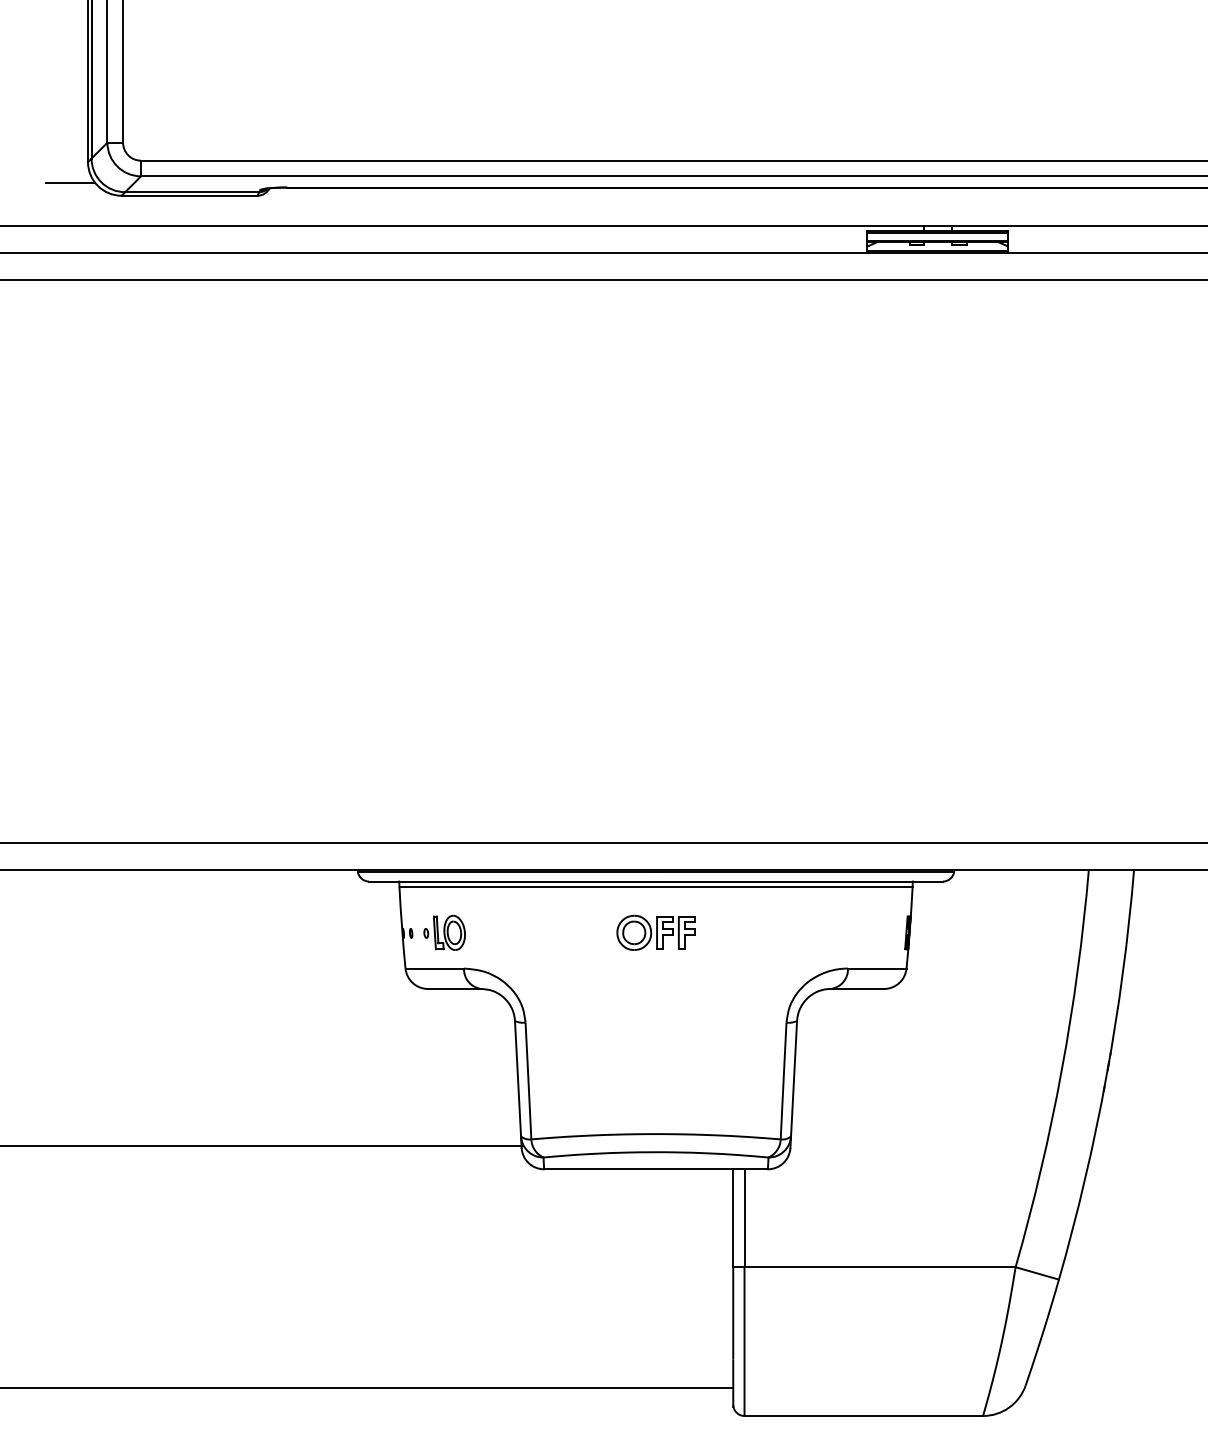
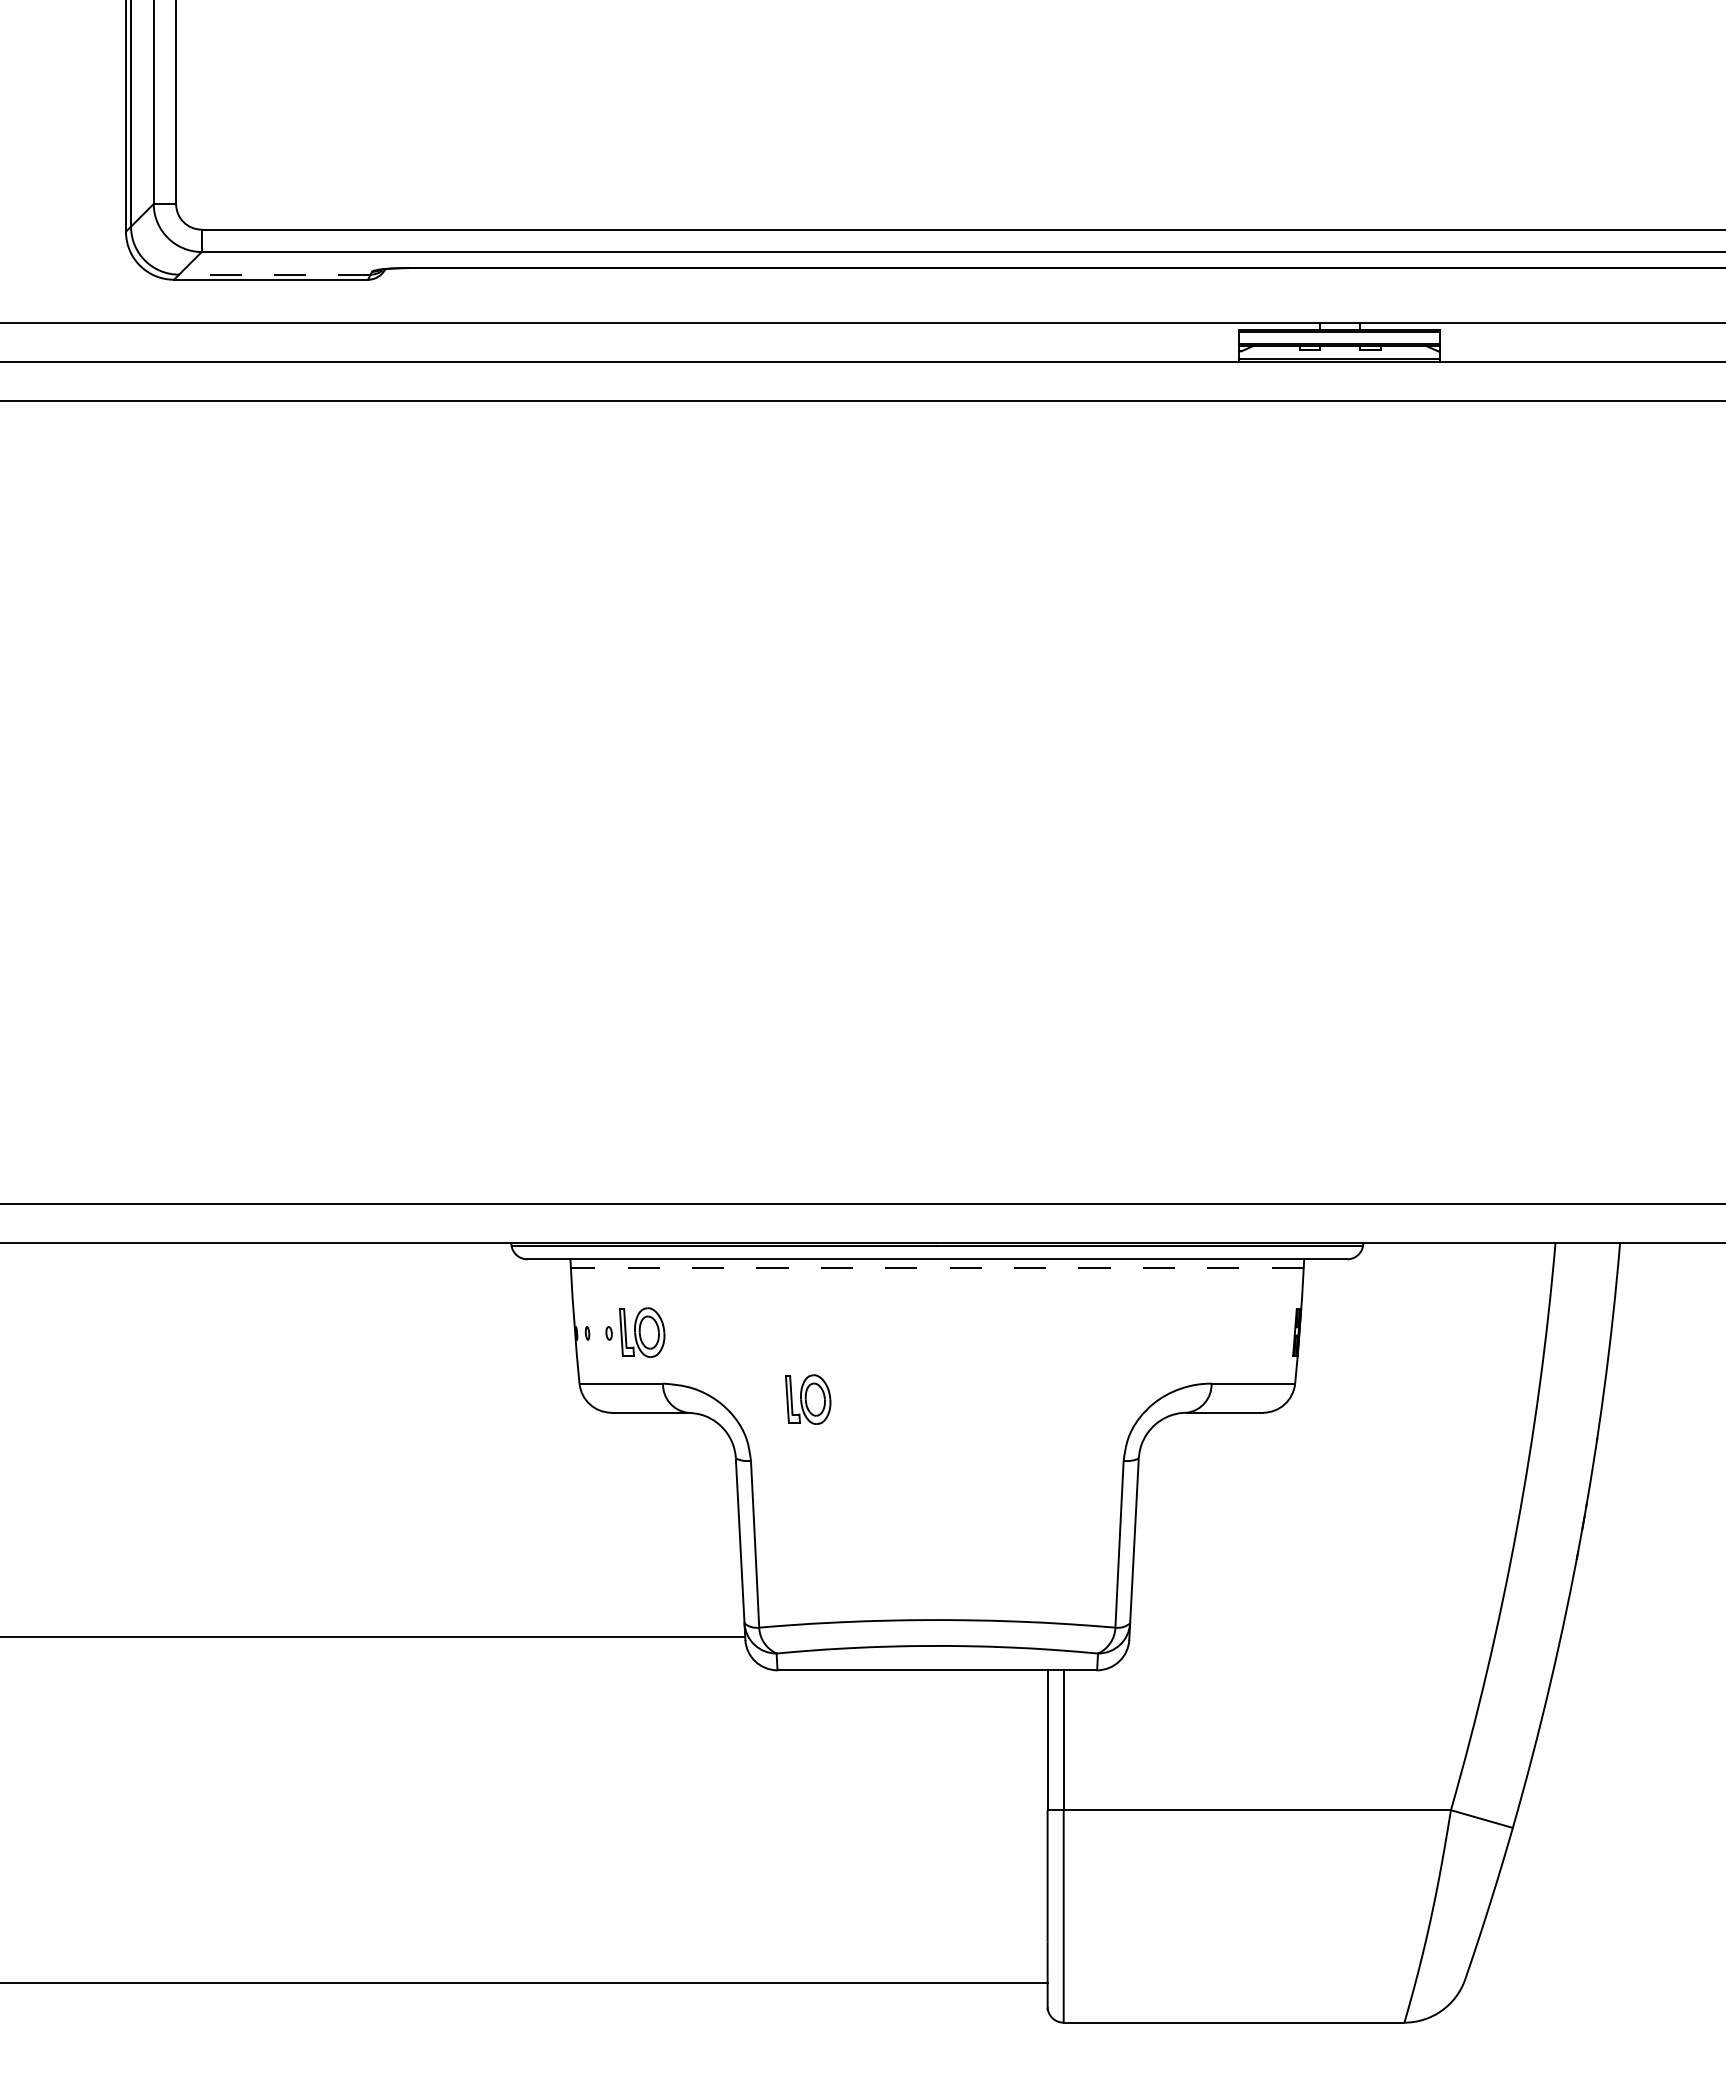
line: (70, 182) -> (100, 261), removed
line: (191, 192) -> (274, 274), solid -> dashed
line: (655, 887) -> (936, 1267), solid -> dashed
part: (656, 932) -> (937, 1332), removed
part: (565, 979) -> (808, 1399), added

